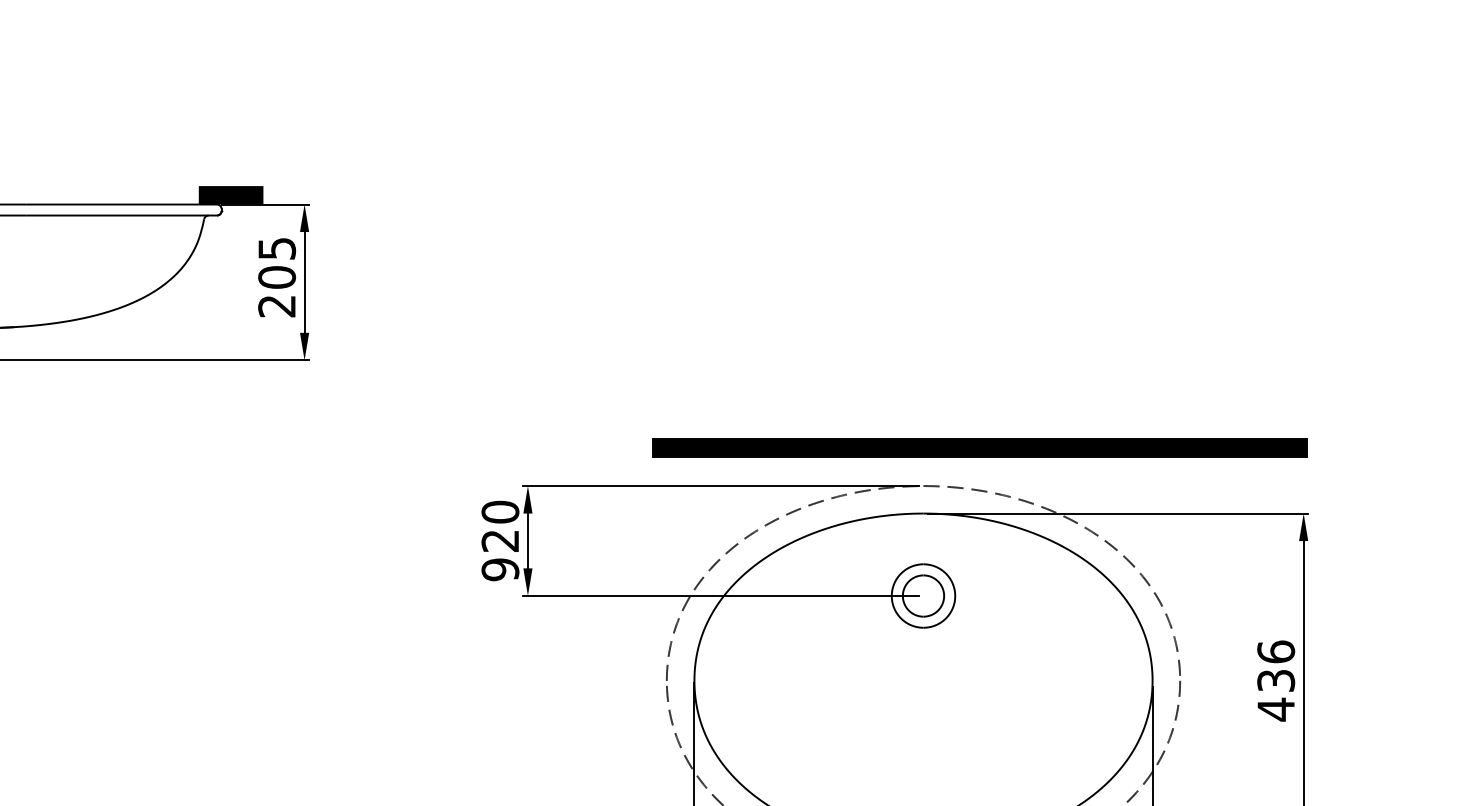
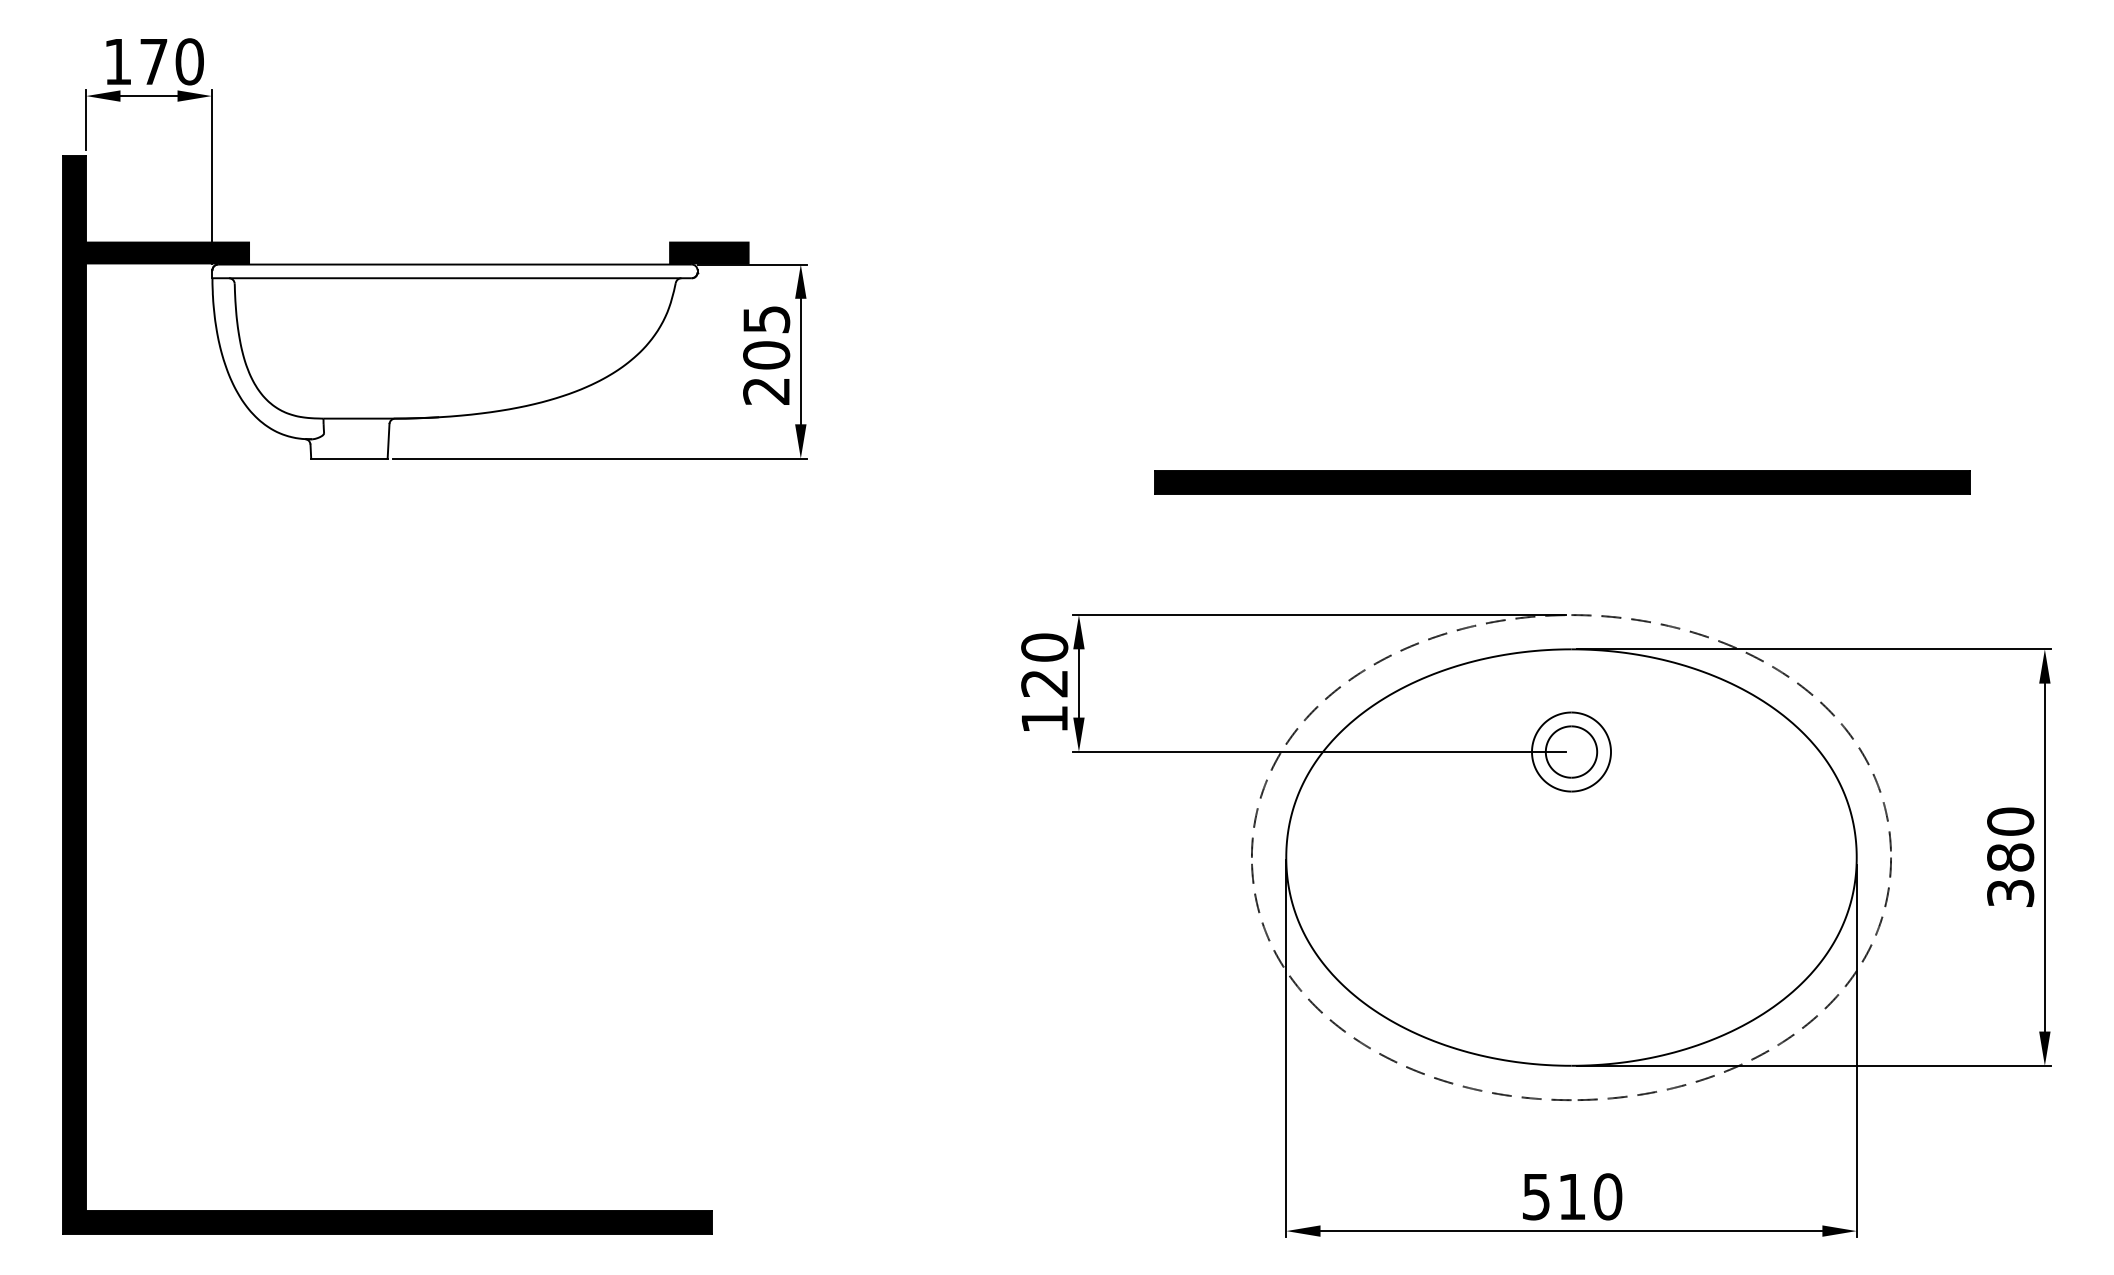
part: (980, 447) -> (1562, 482), moved
text: (500, 569) -> (1044, 719), 920 -> 120
text: (1276, 680) -> (2010, 857), 436 -> 380

